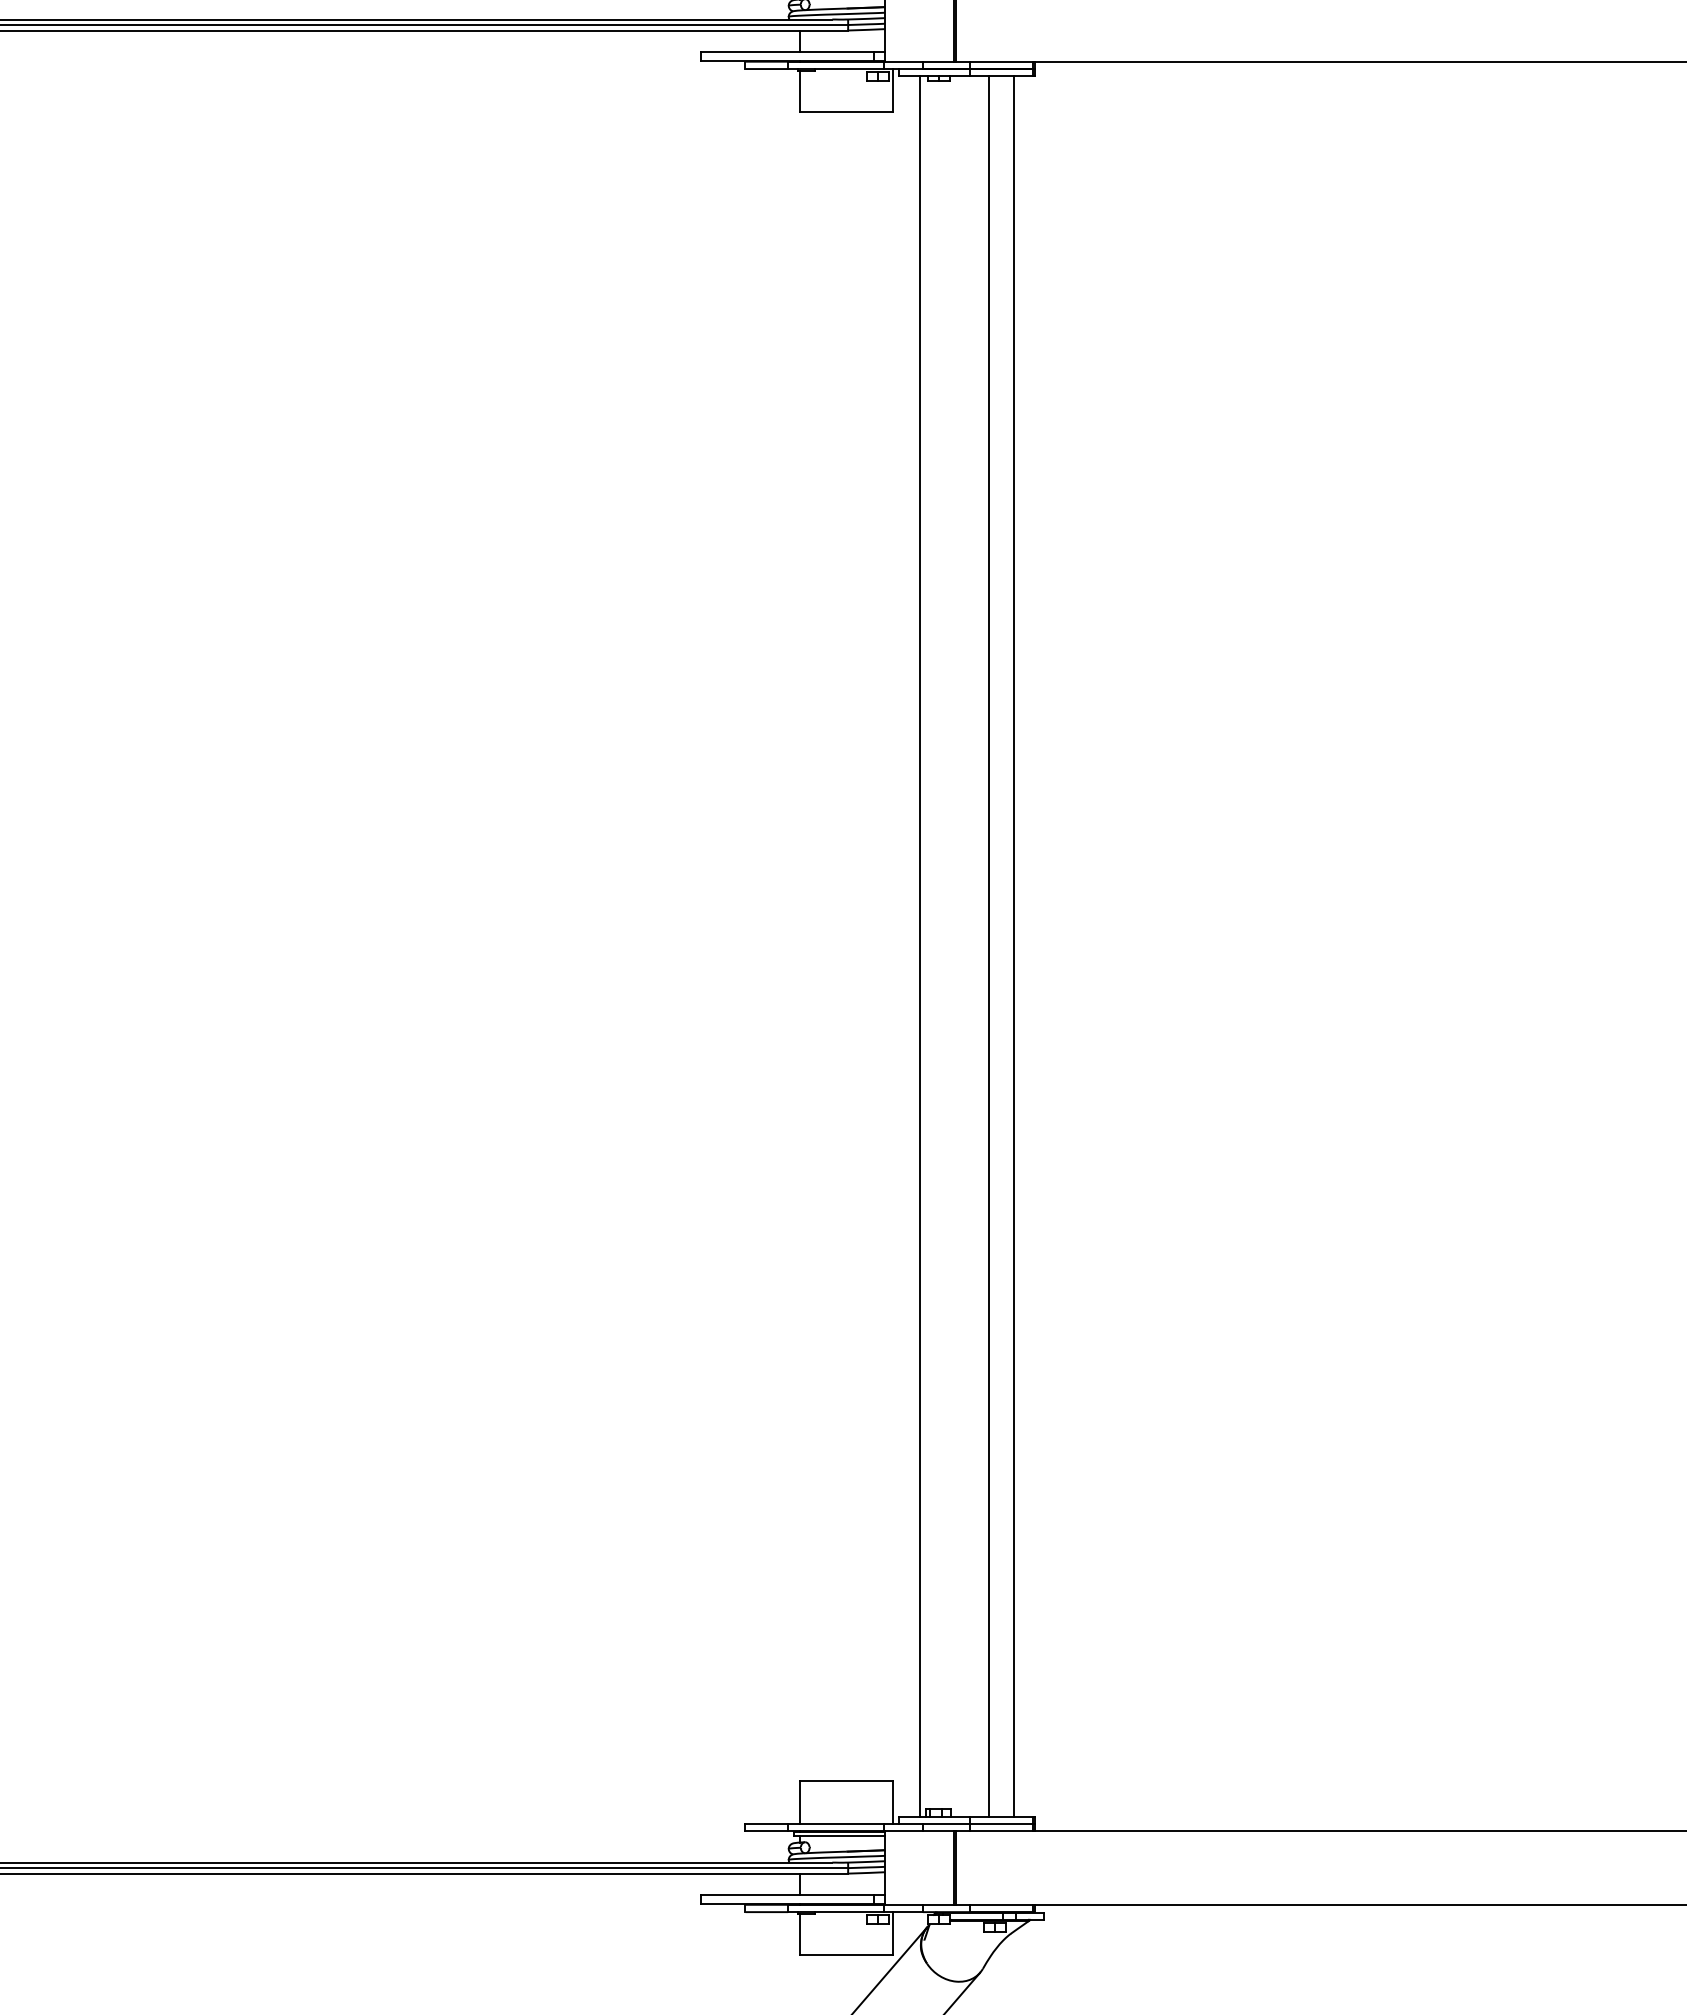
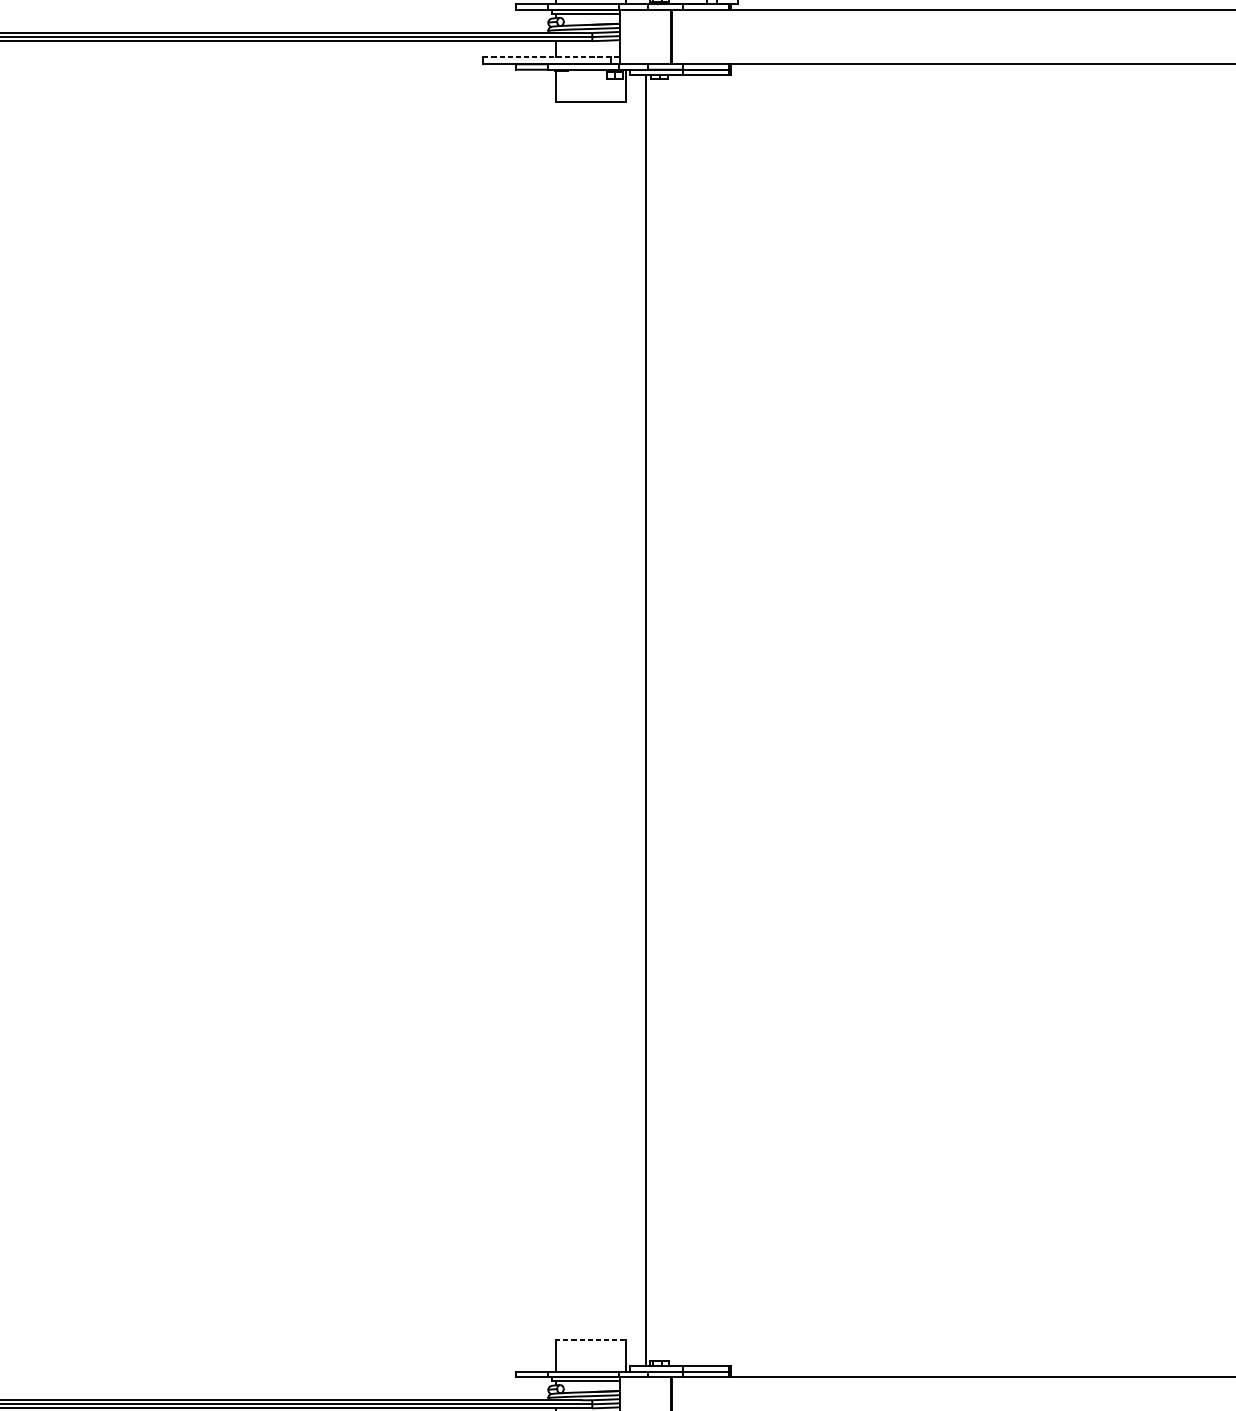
line: (793, 52) -> (551, 57), solid -> dashed
line: (988, 946) -> (696, 720), removed
line: (1013, 946) -> (714, 720), removed
line: (846, 1781) -> (591, 1340), solid -> dashed

